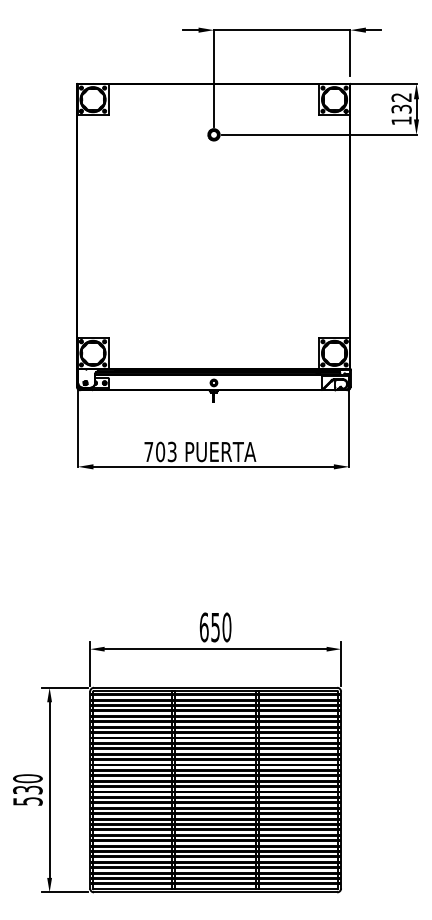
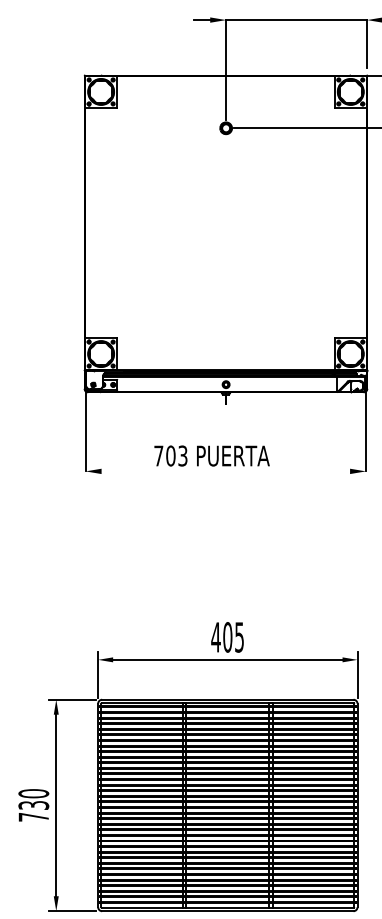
line: (213, 466) -> (225, 471), removed
text: (215, 627) -> (227, 637), 650 -> 405
text: (27, 801) -> (33, 817), 530 -> 730

